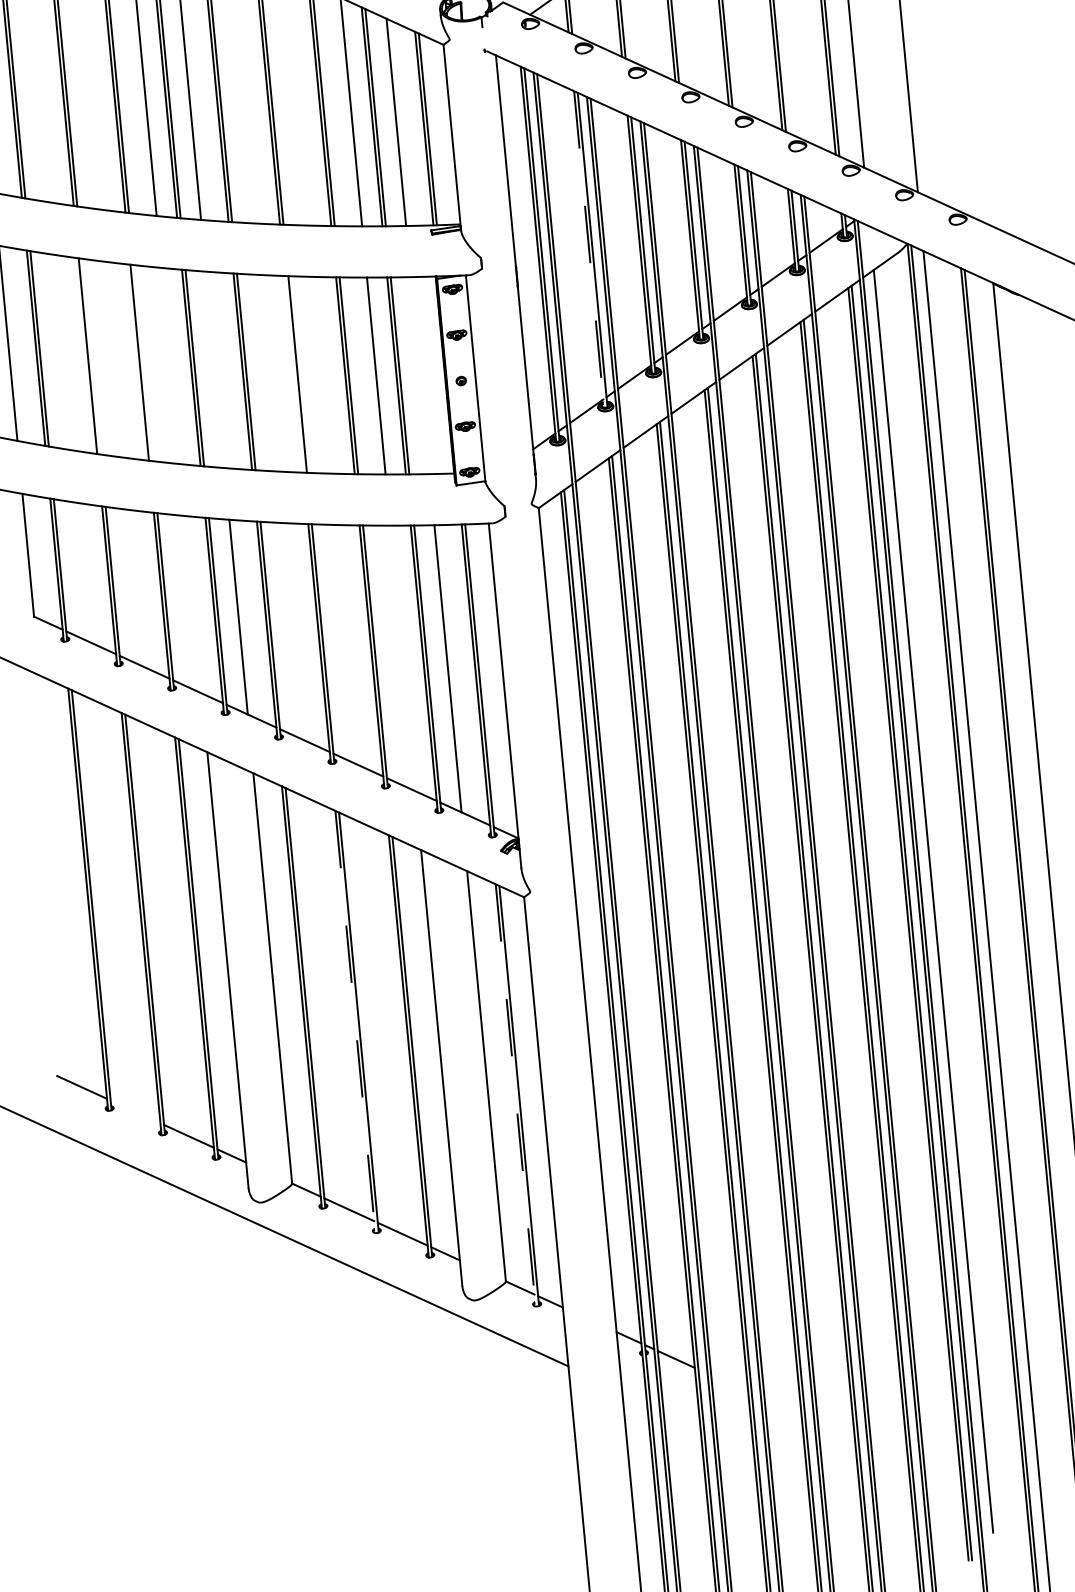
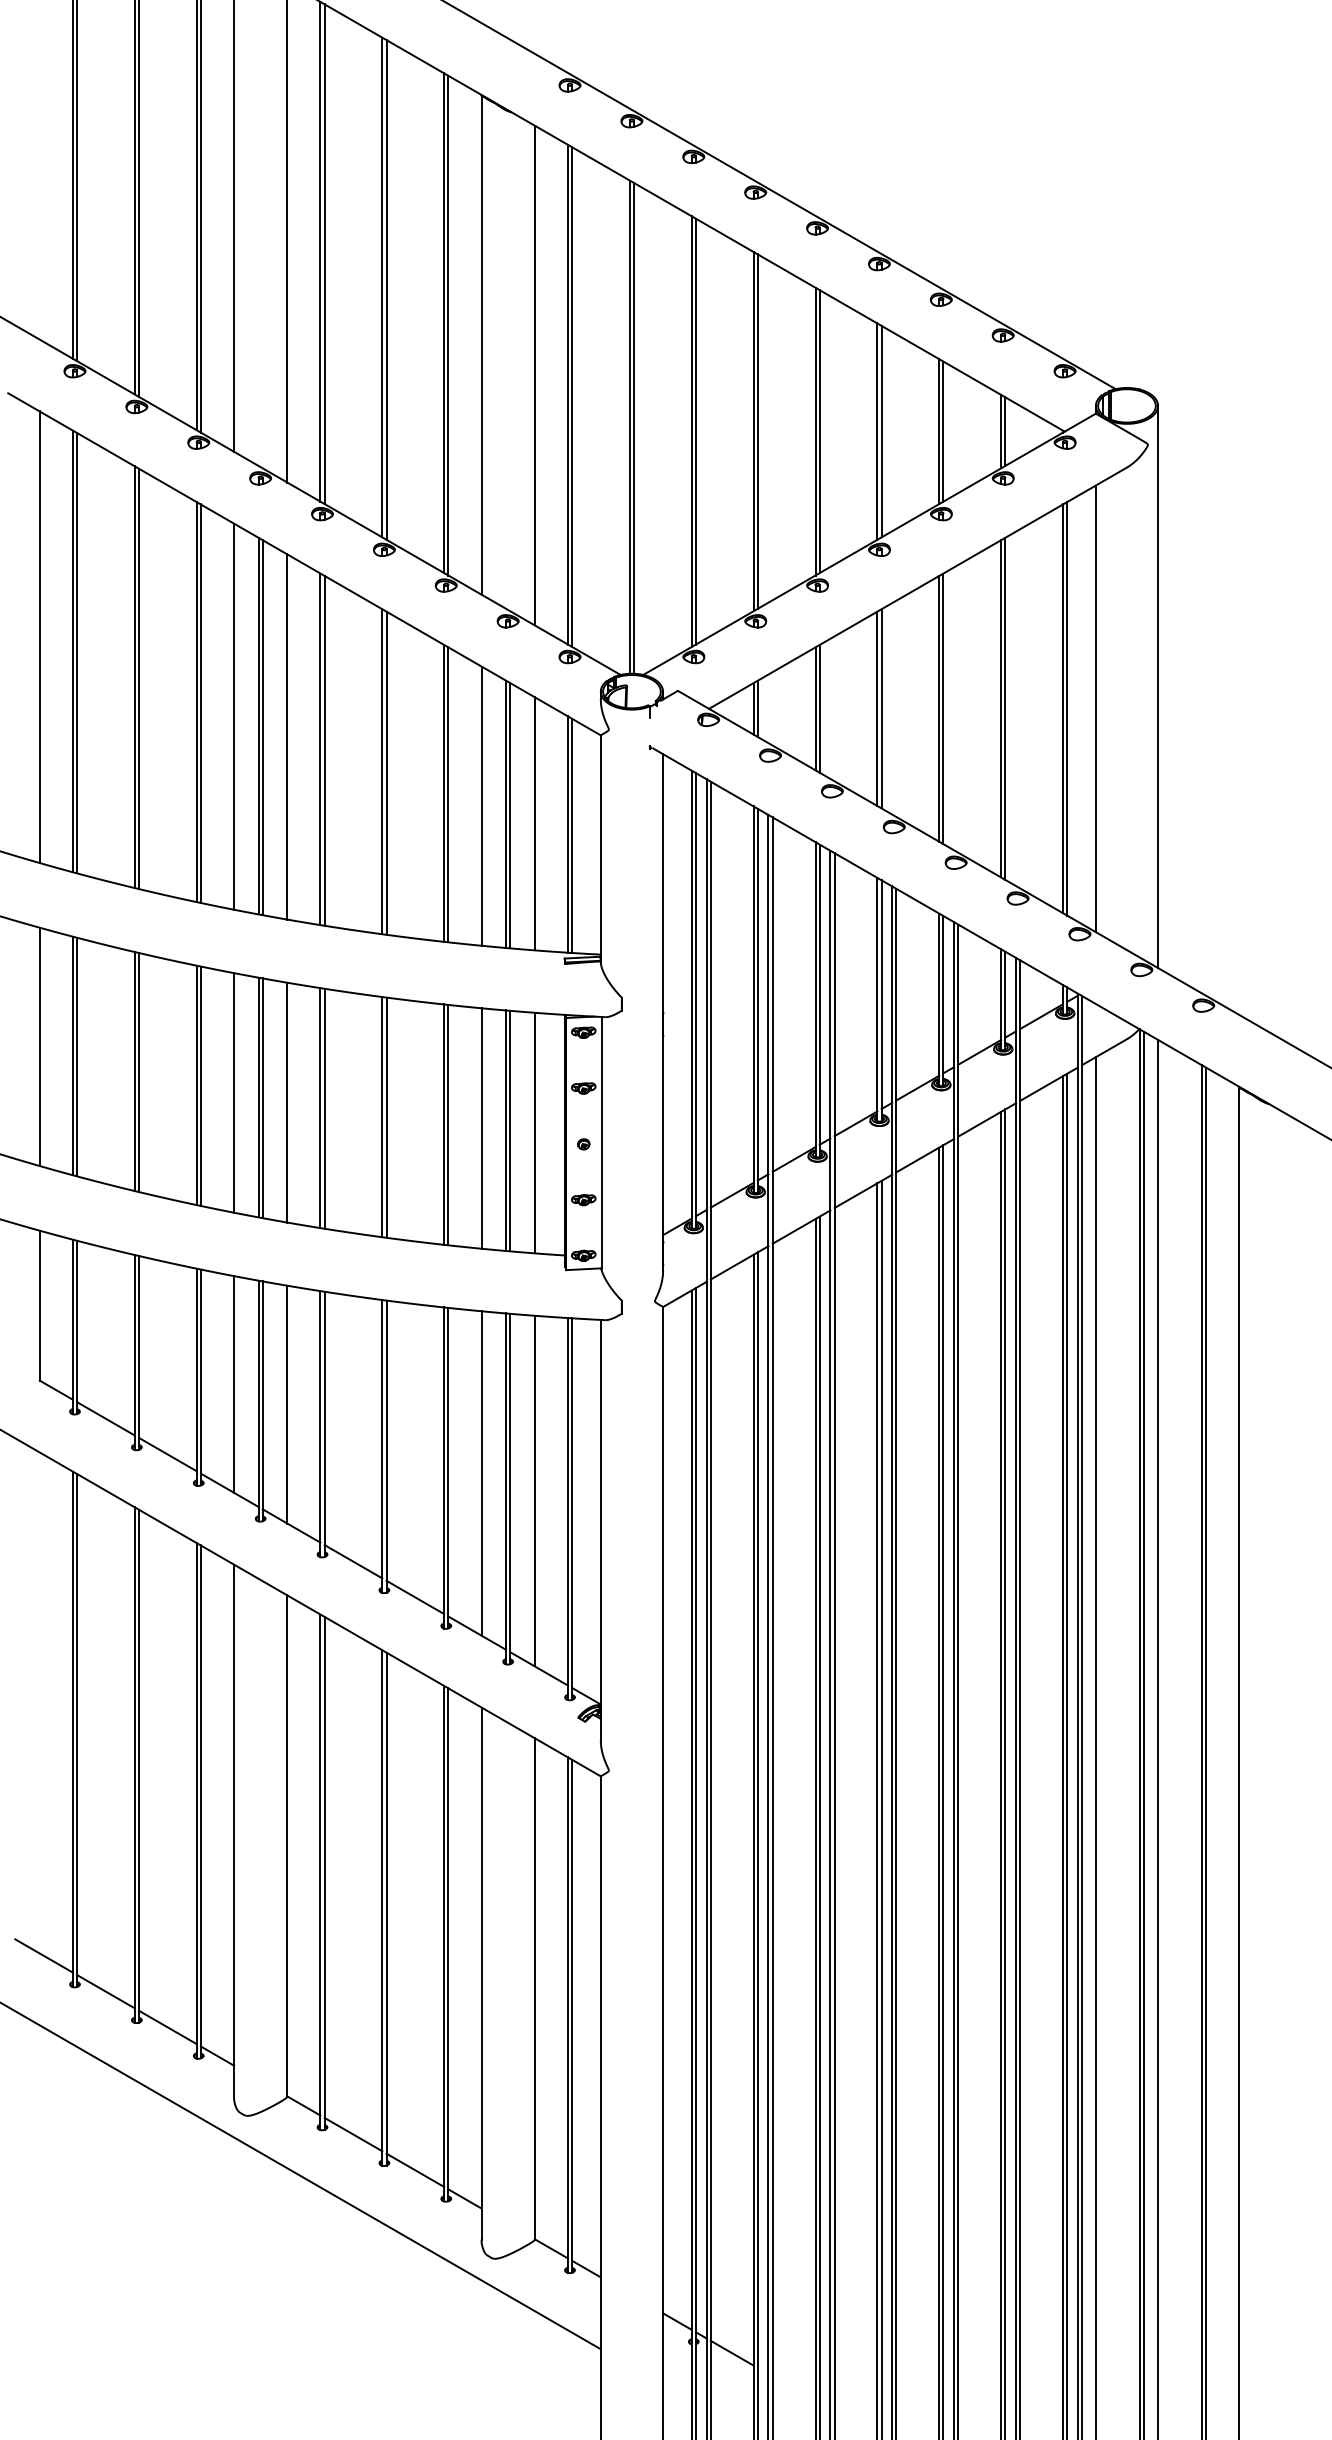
line: (589, 250) -> (753, 1000), dashed -> solid
line: (91, 356) -> (139, 1072), added
line: (142, 362) -> (200, 1085), added
line: (171, 365) -> (234, 1092), added
line: (215, 369) -> (287, 1102), added
line: (294, 374) -> (382, 1117), added
line: (419, 375) -> (534, 1132), added
line: (193, 604) -> (234, 1384), added
line: (402, 658) -> (481, 1473), added
line: (355, 1022) -> (382, 1908), dashed -> solid
line: (515, 1095) -> (567, 2015), dashed -> solid
line: (135, 1111) -> (105, 1991), added

